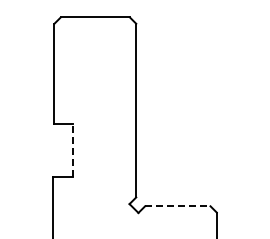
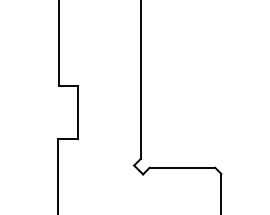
line: (73, 150) -> (78, 111), dashed -> solid
line: (177, 206) -> (182, 167), dashed -> solid

